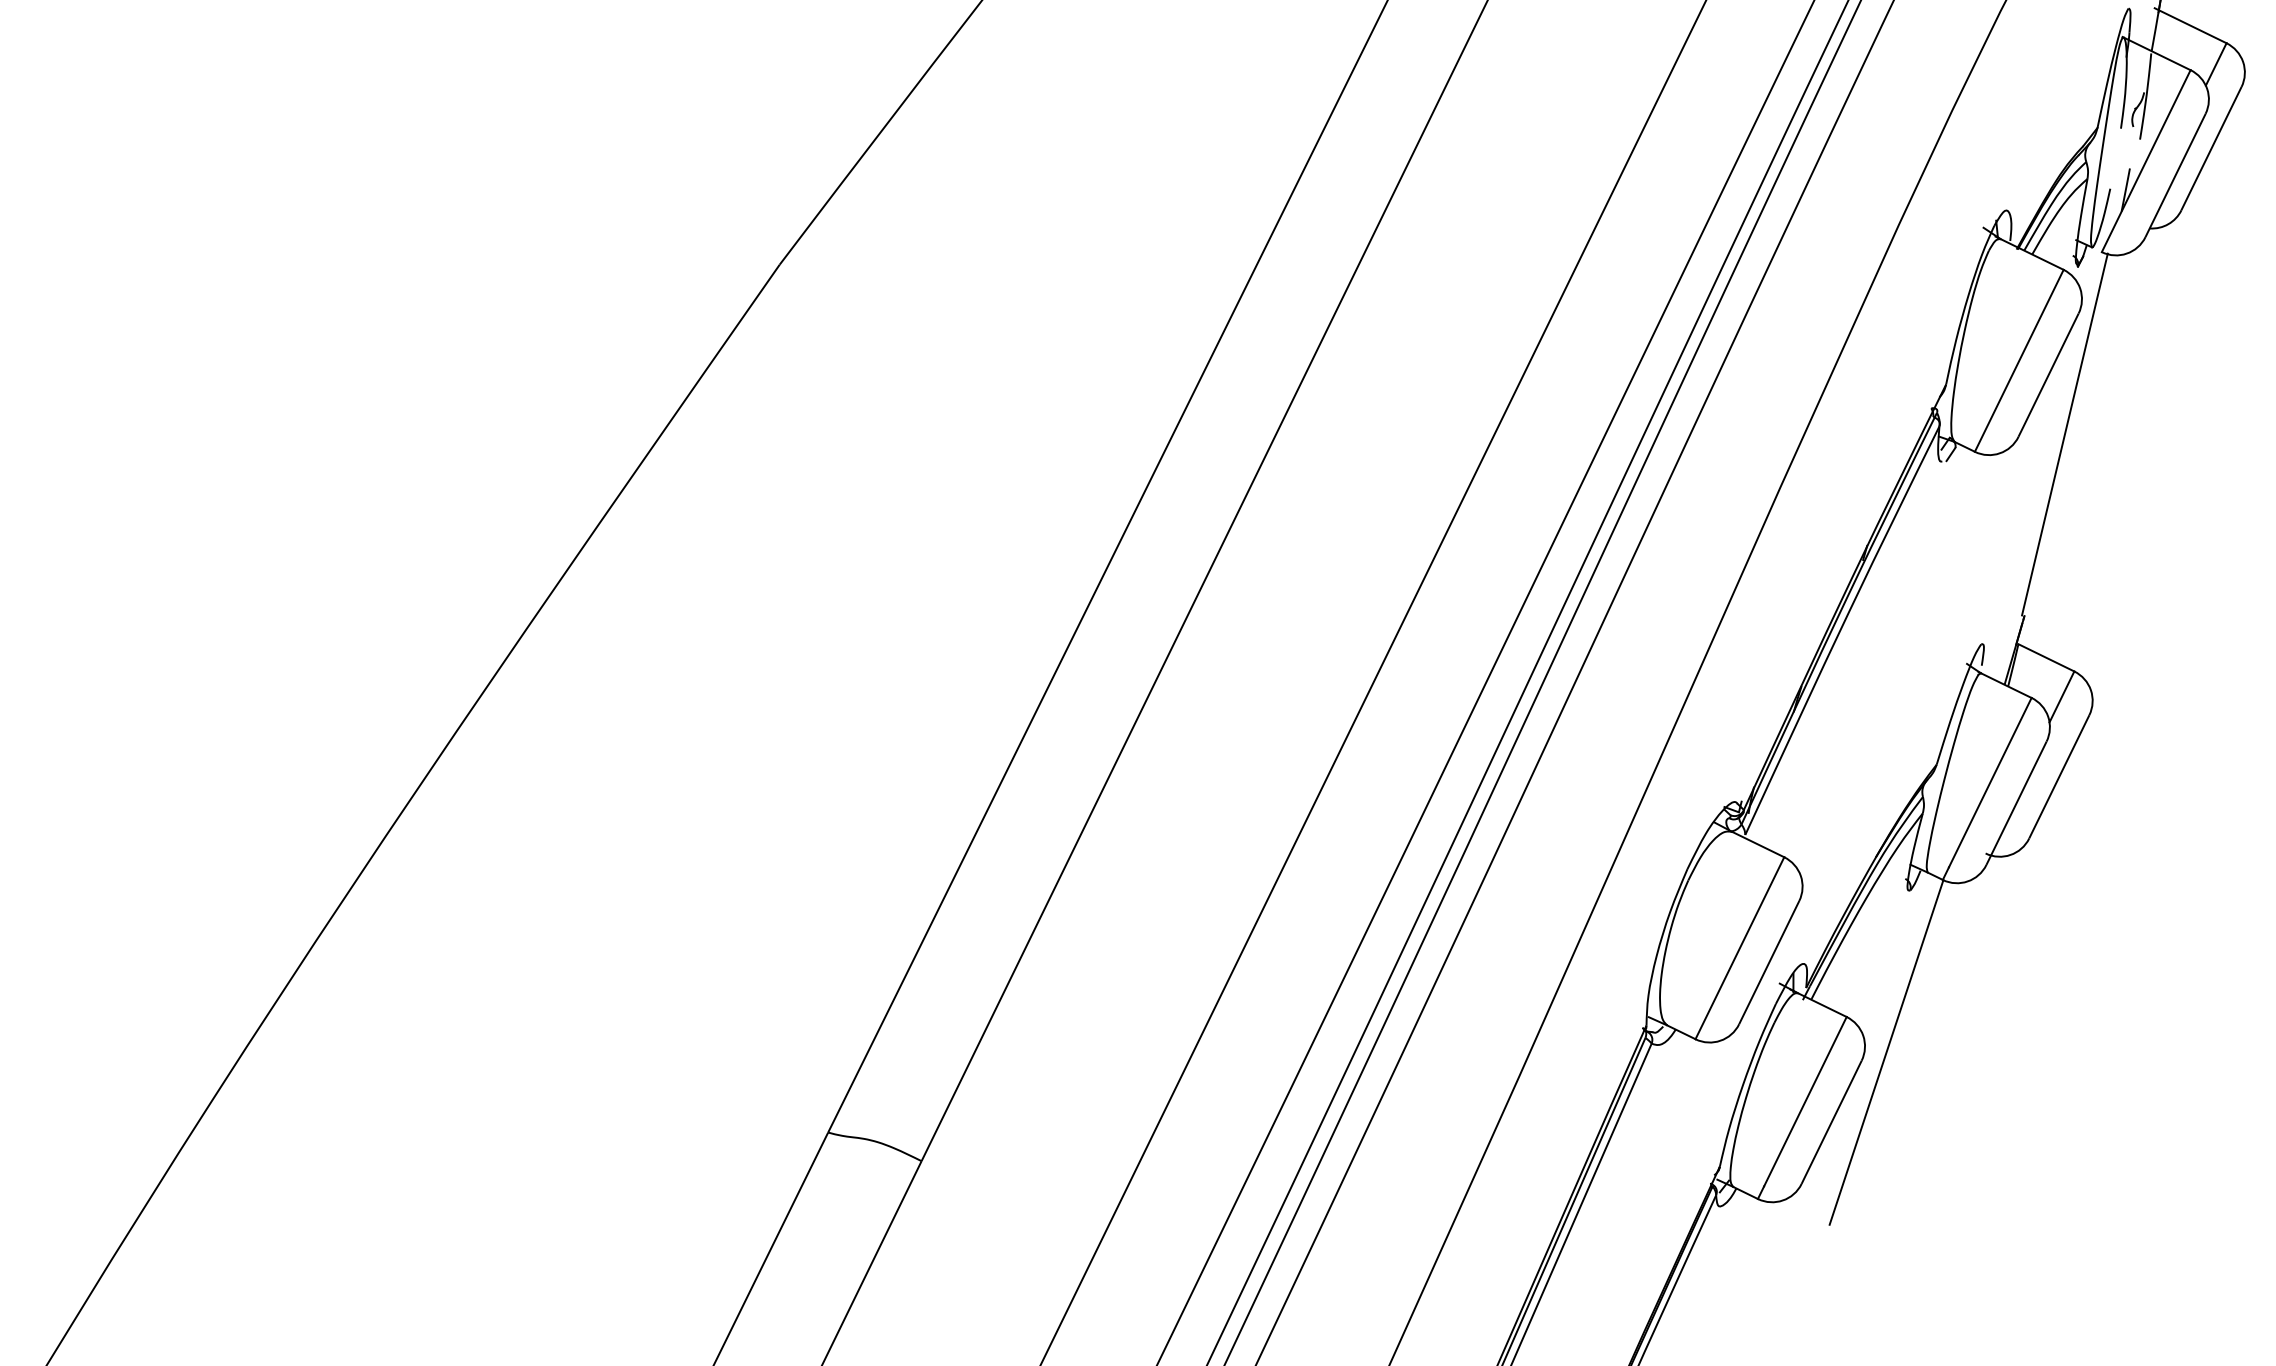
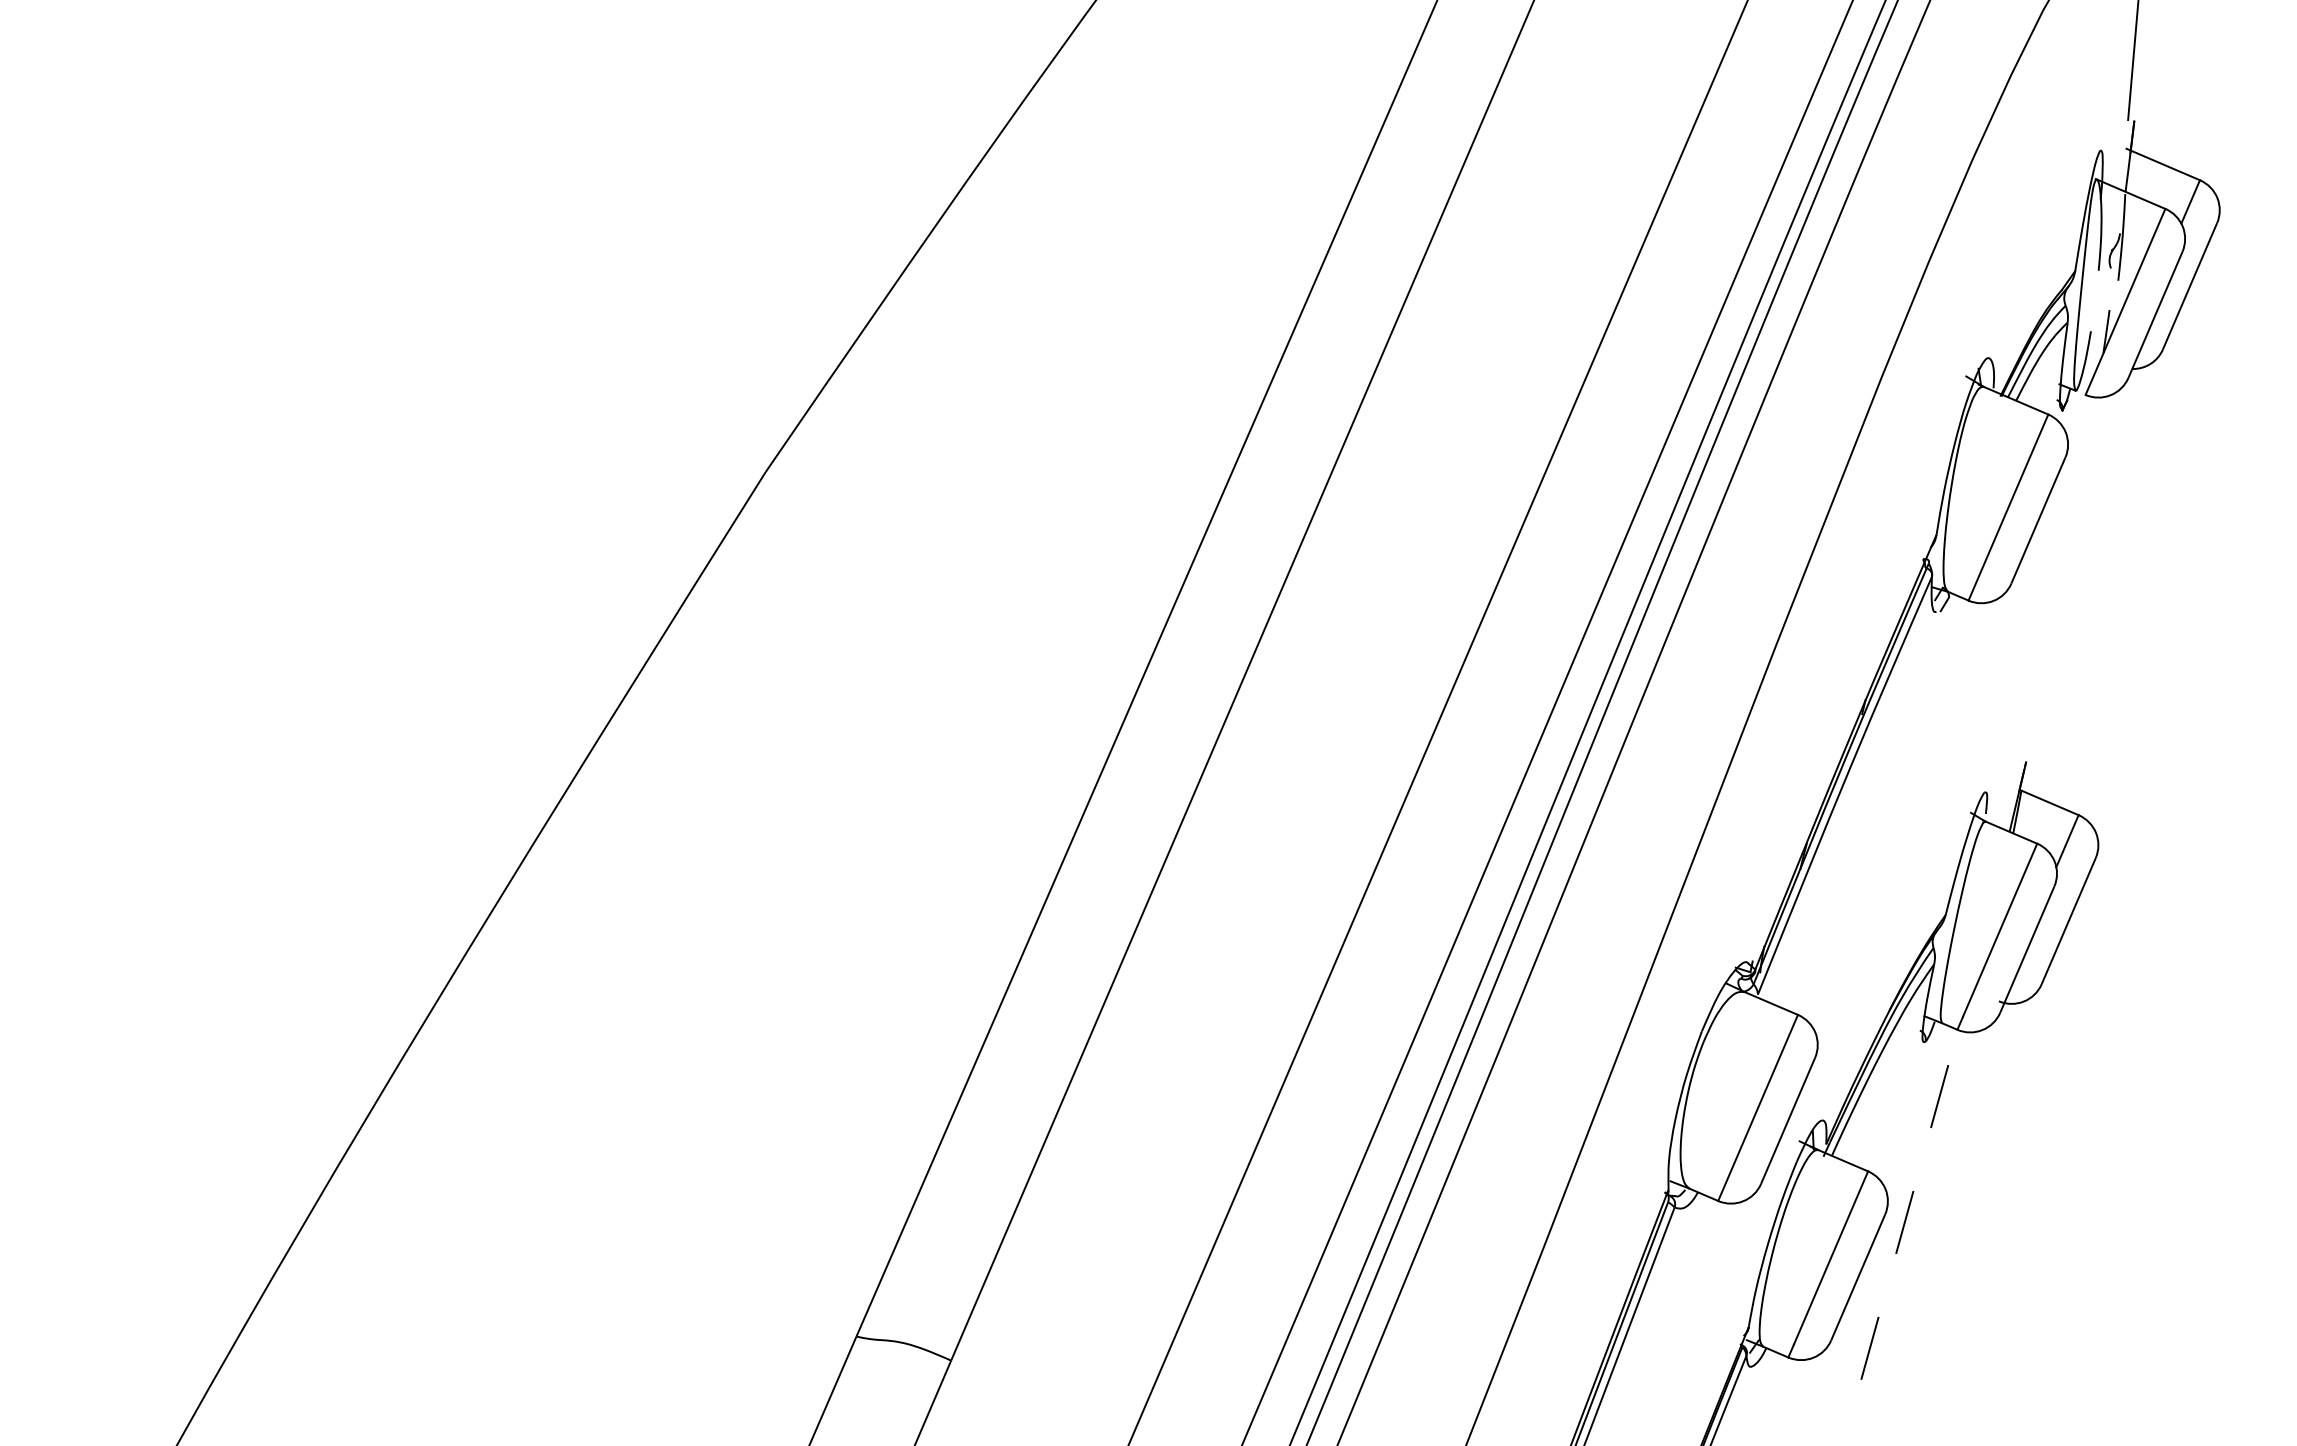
line: (2064, 434) -> (2057, 578), removed
line: (1886, 1052) -> (1909, 1204), solid -> dashed

